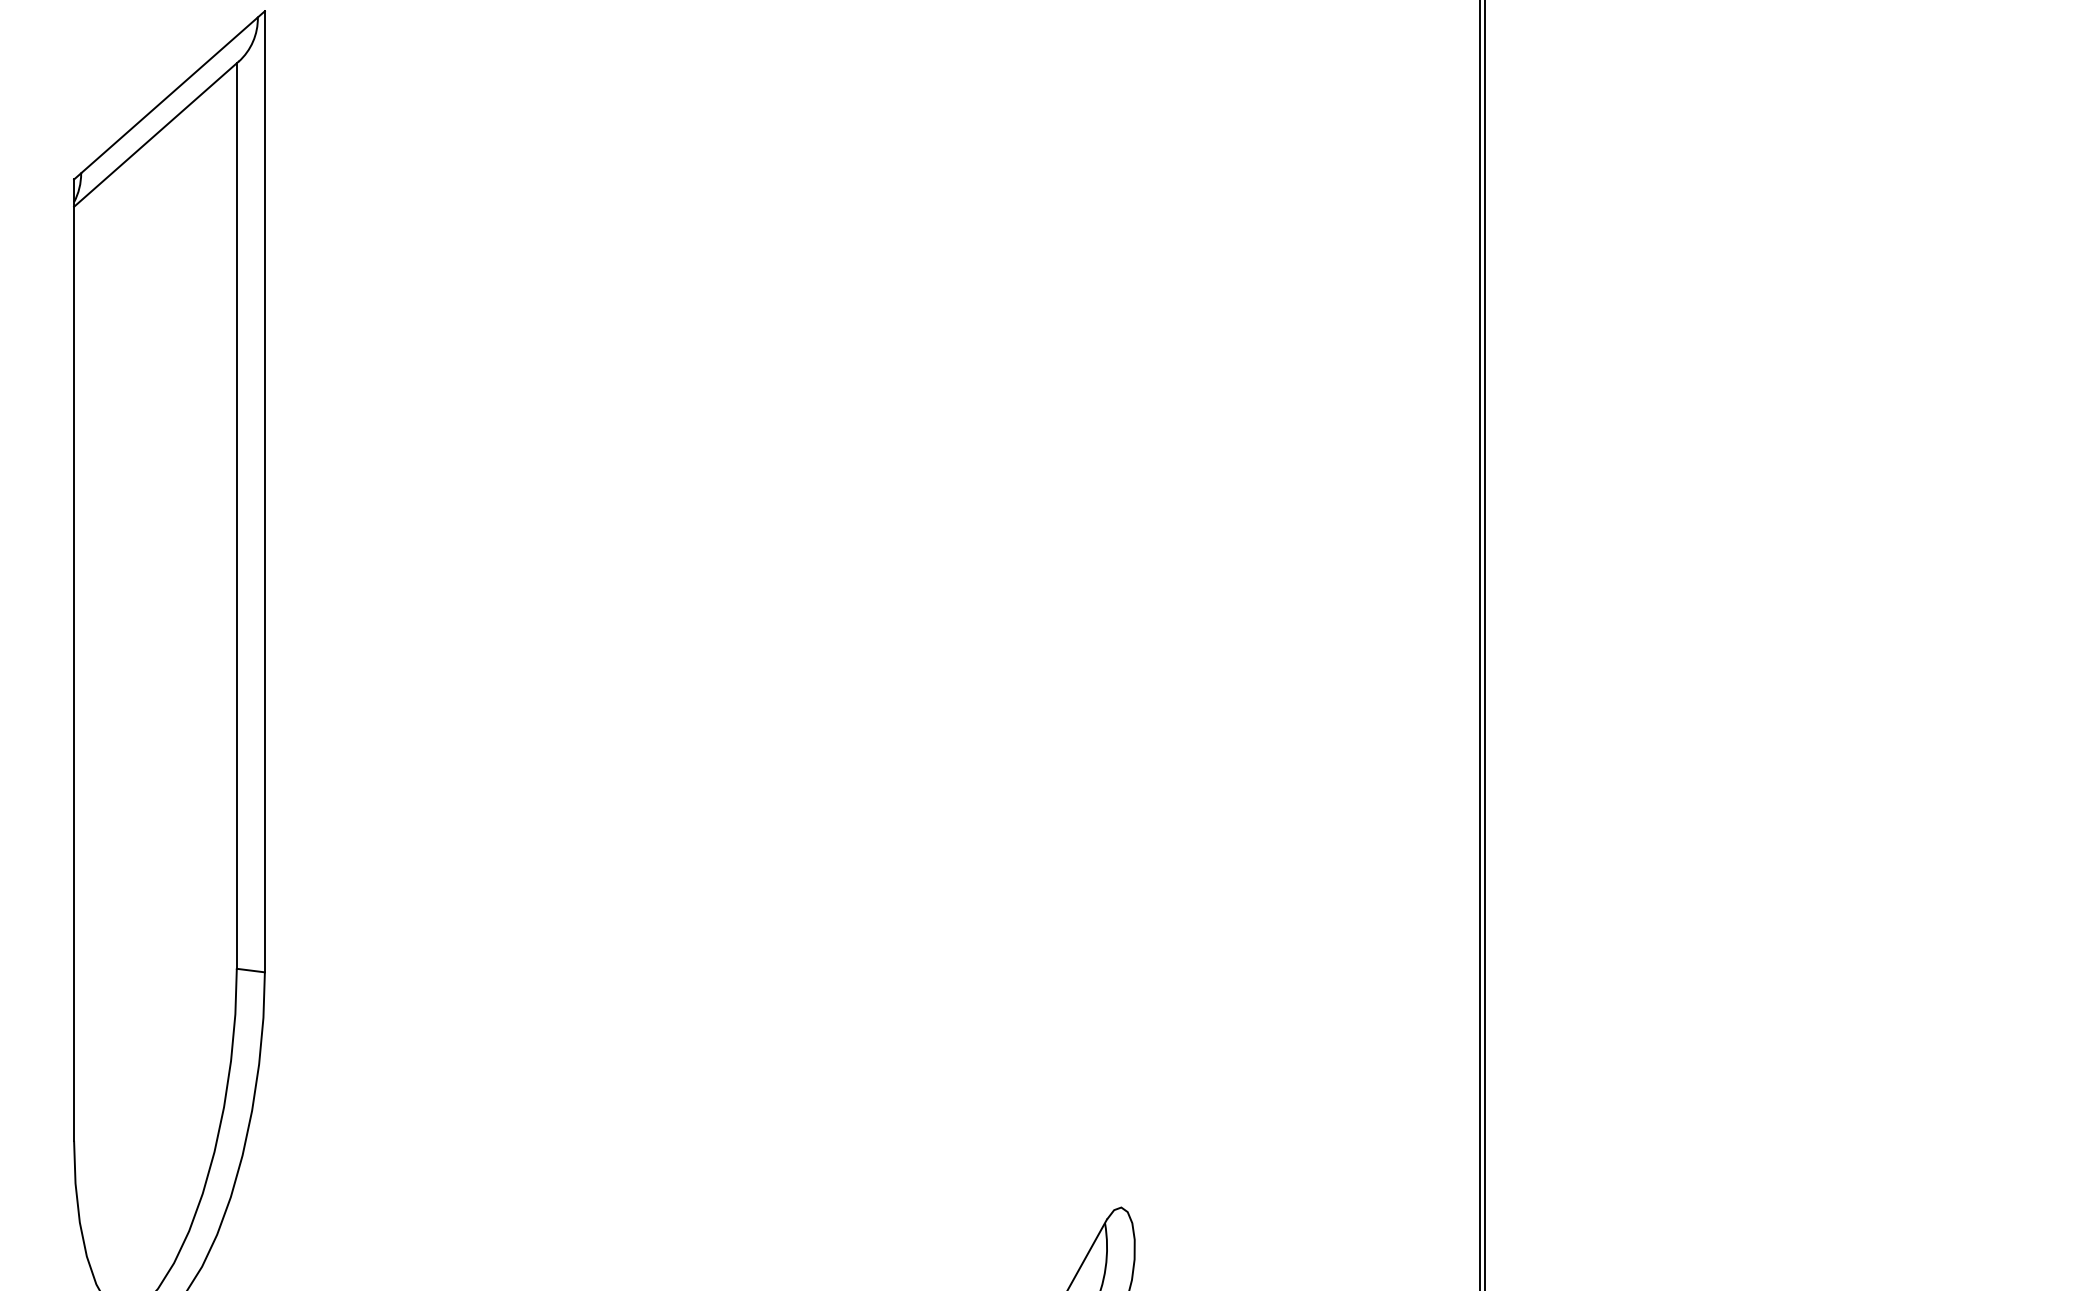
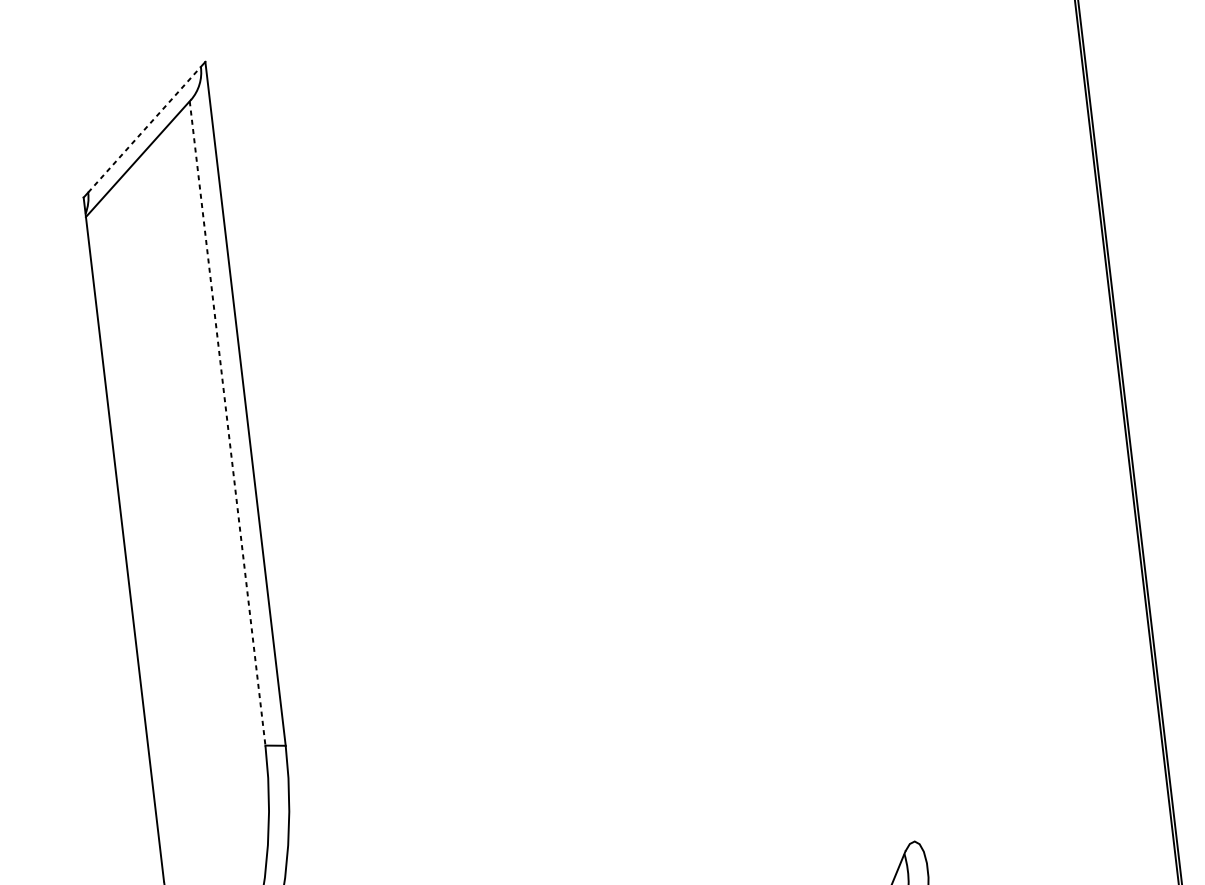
line: (169, 95) -> (144, 129), solid -> dashed
line: (236, 516) -> (227, 423), solid -> dashed

